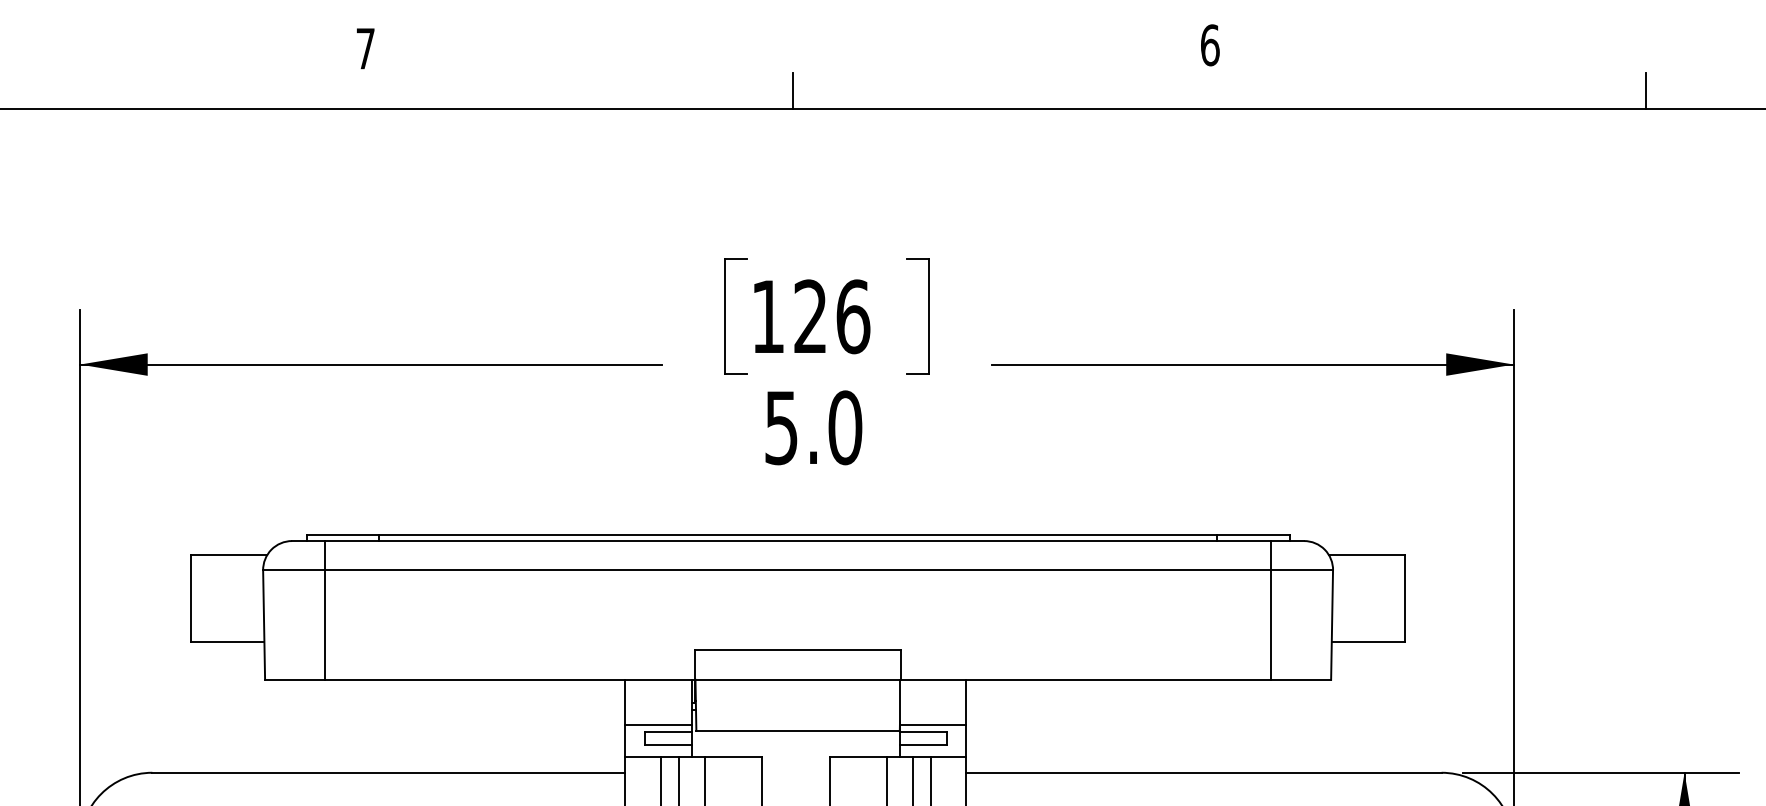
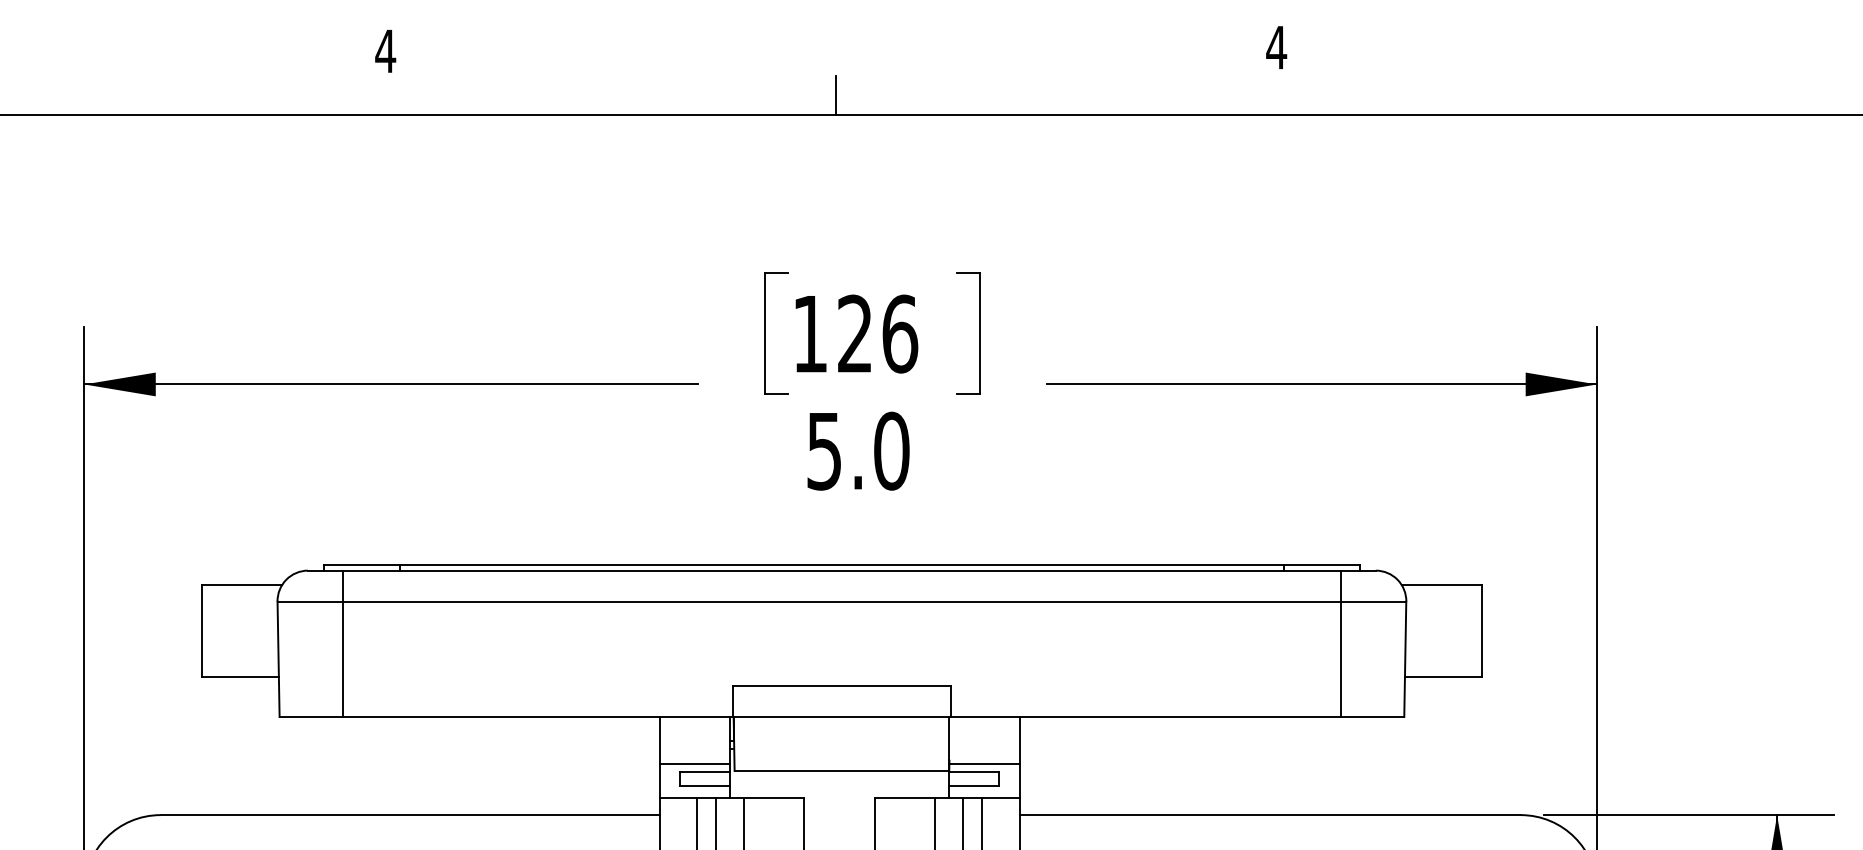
text: (1210, 45) -> (1277, 47), 6 -> 4
text: (365, 48) -> (385, 51), 7 -> 4
line: (1646, 90) -> (1736, 95), removed

